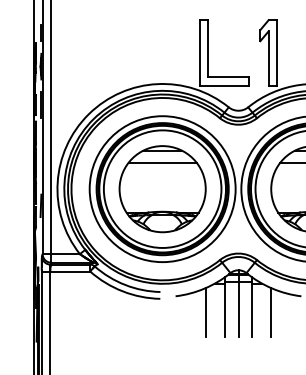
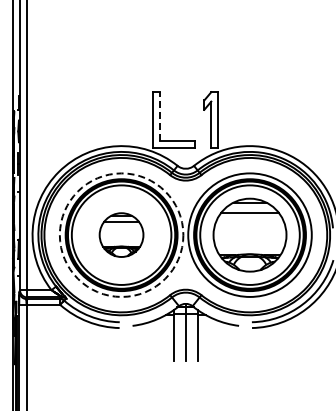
line: (208, 47) -> (160, 115), solid -> dashed
circle: (162, 188) -> (121, 234), solid -> dashed
part: (162, 188) -> (121, 234), size x0.6
line: (206, 312) -> (158, 339), removed
line: (271, 312) -> (213, 339), removed

